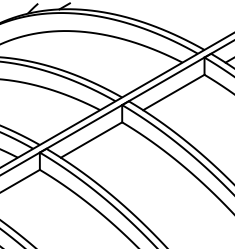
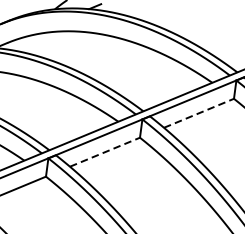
line: (174, 92) -> (199, 113), solid -> dashed
line: (91, 139) -> (105, 151), solid -> dashed

